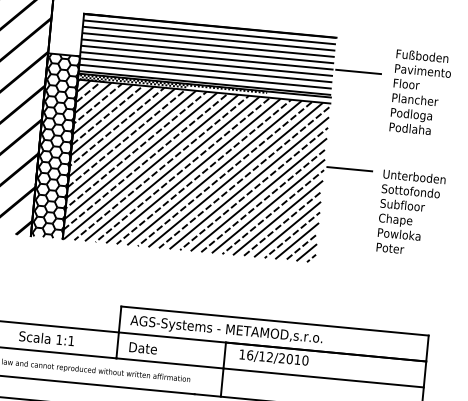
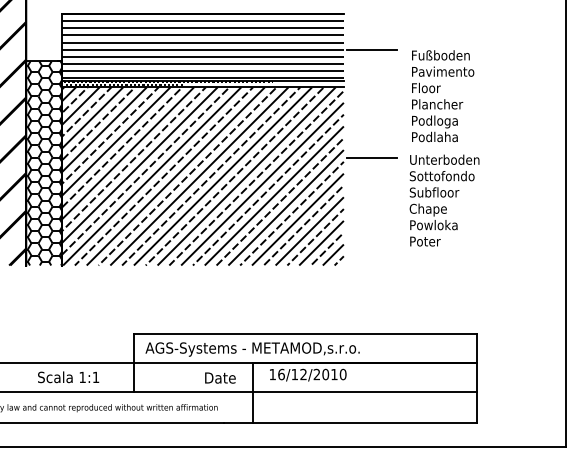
text: (421, 93) -> (443, 96), moved
text: (46, 338) -> (68, 377), moved
text: (143, 347) -> (220, 377), moved

